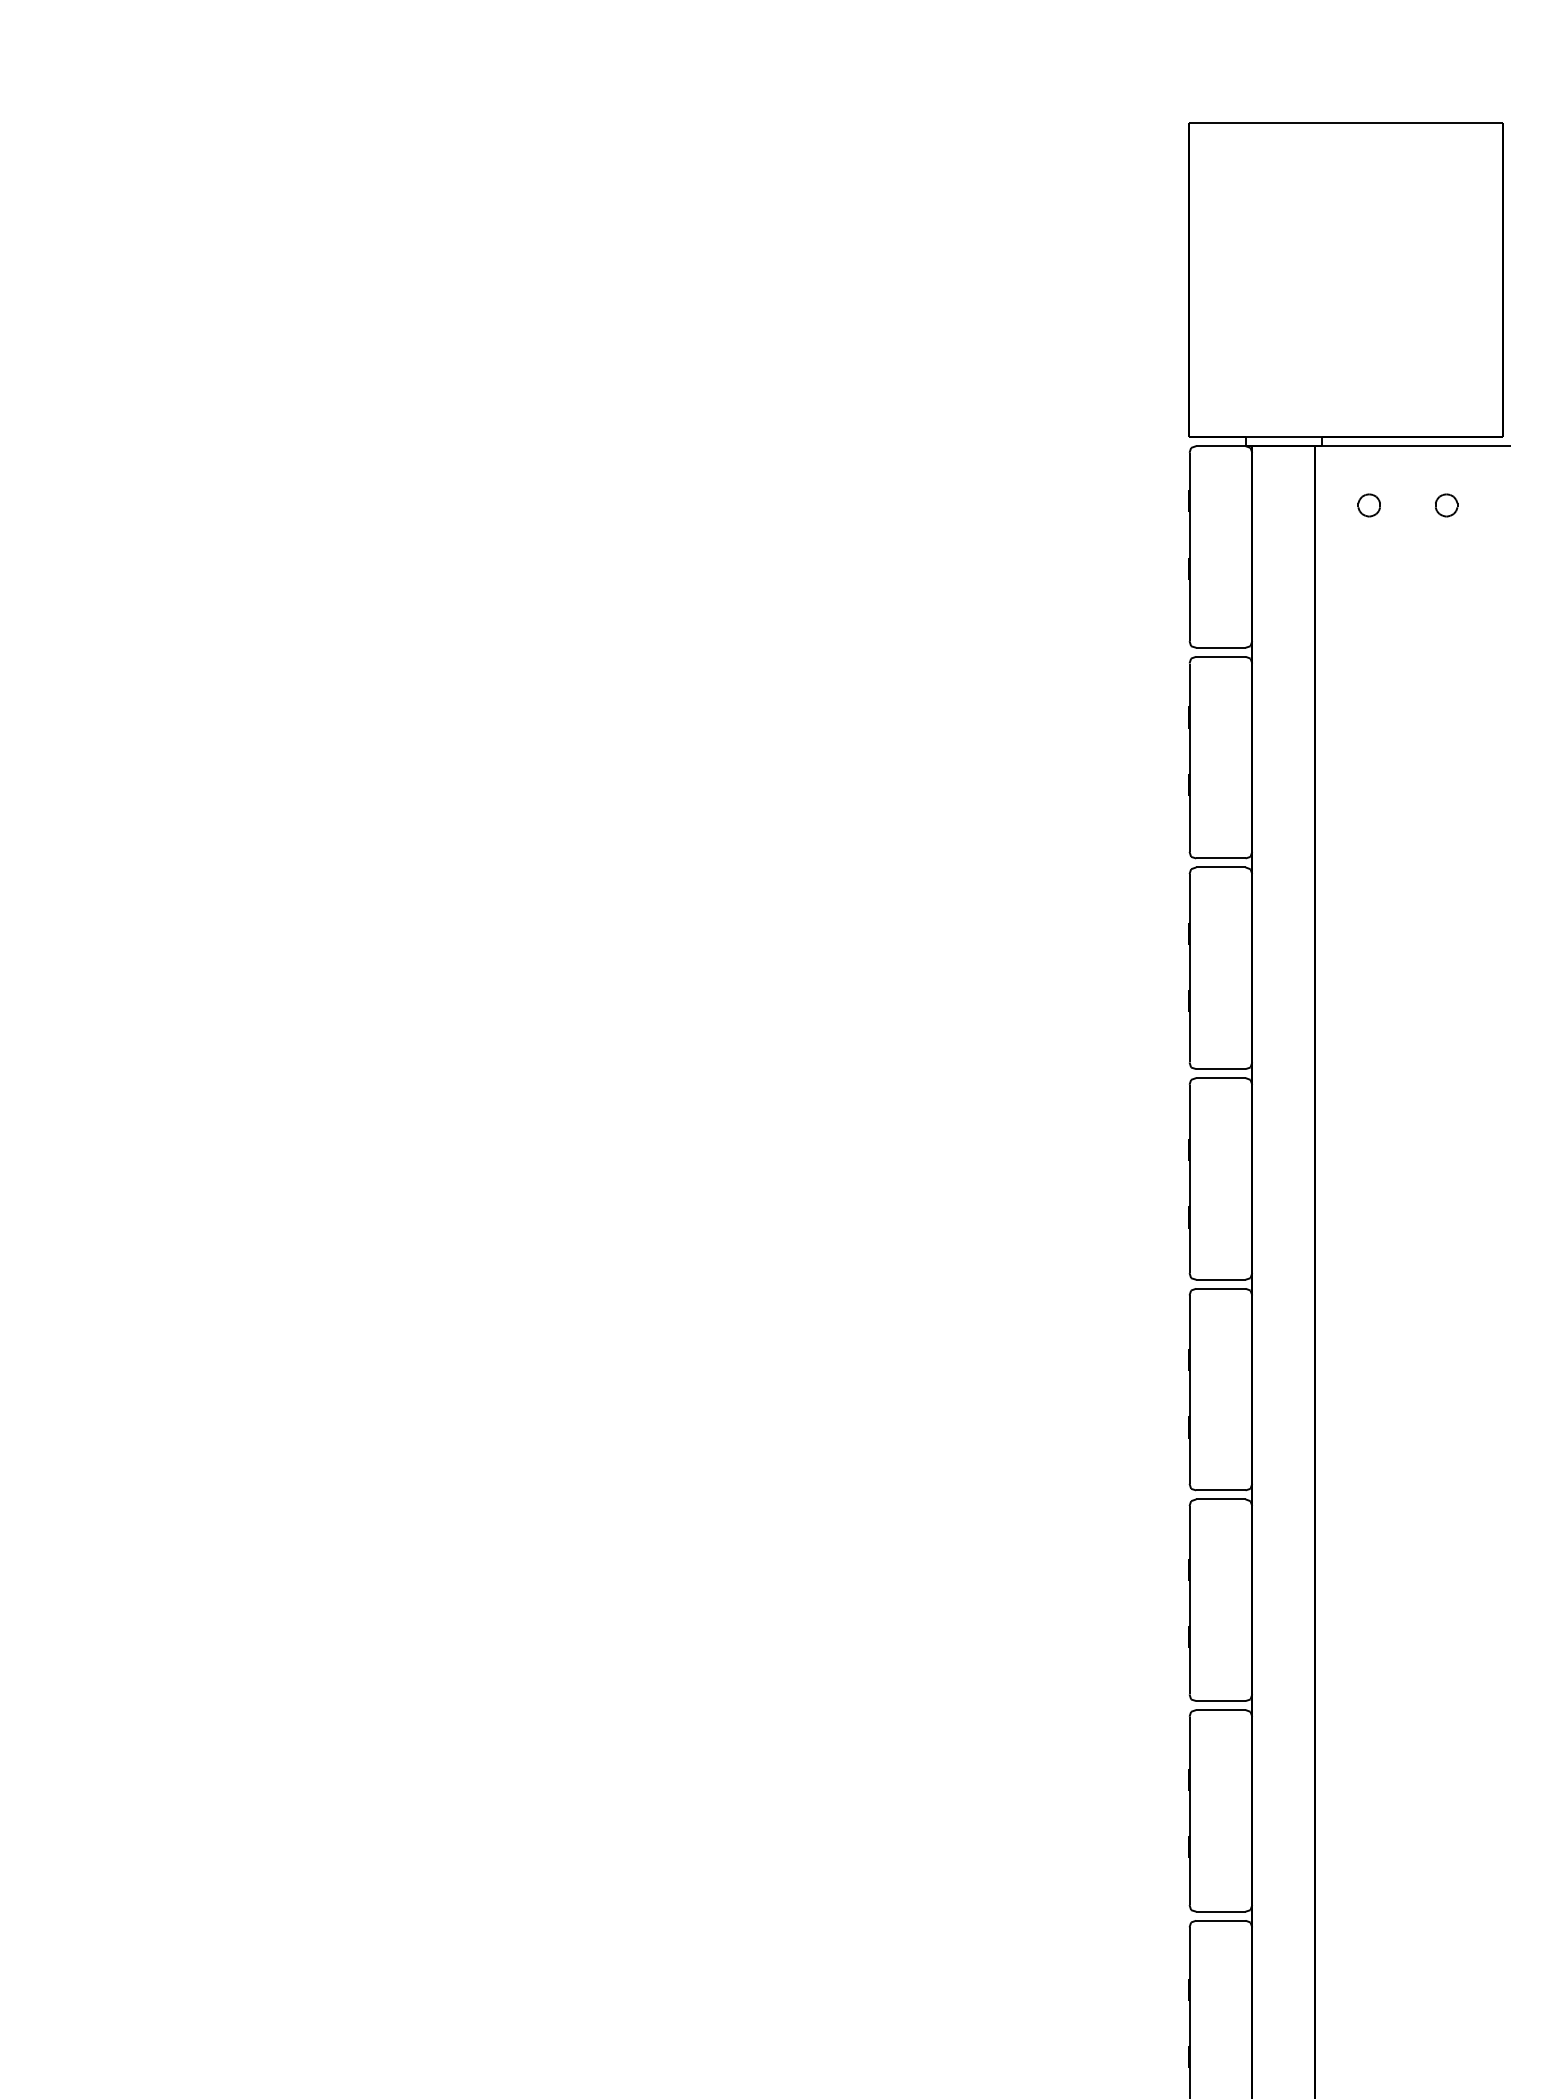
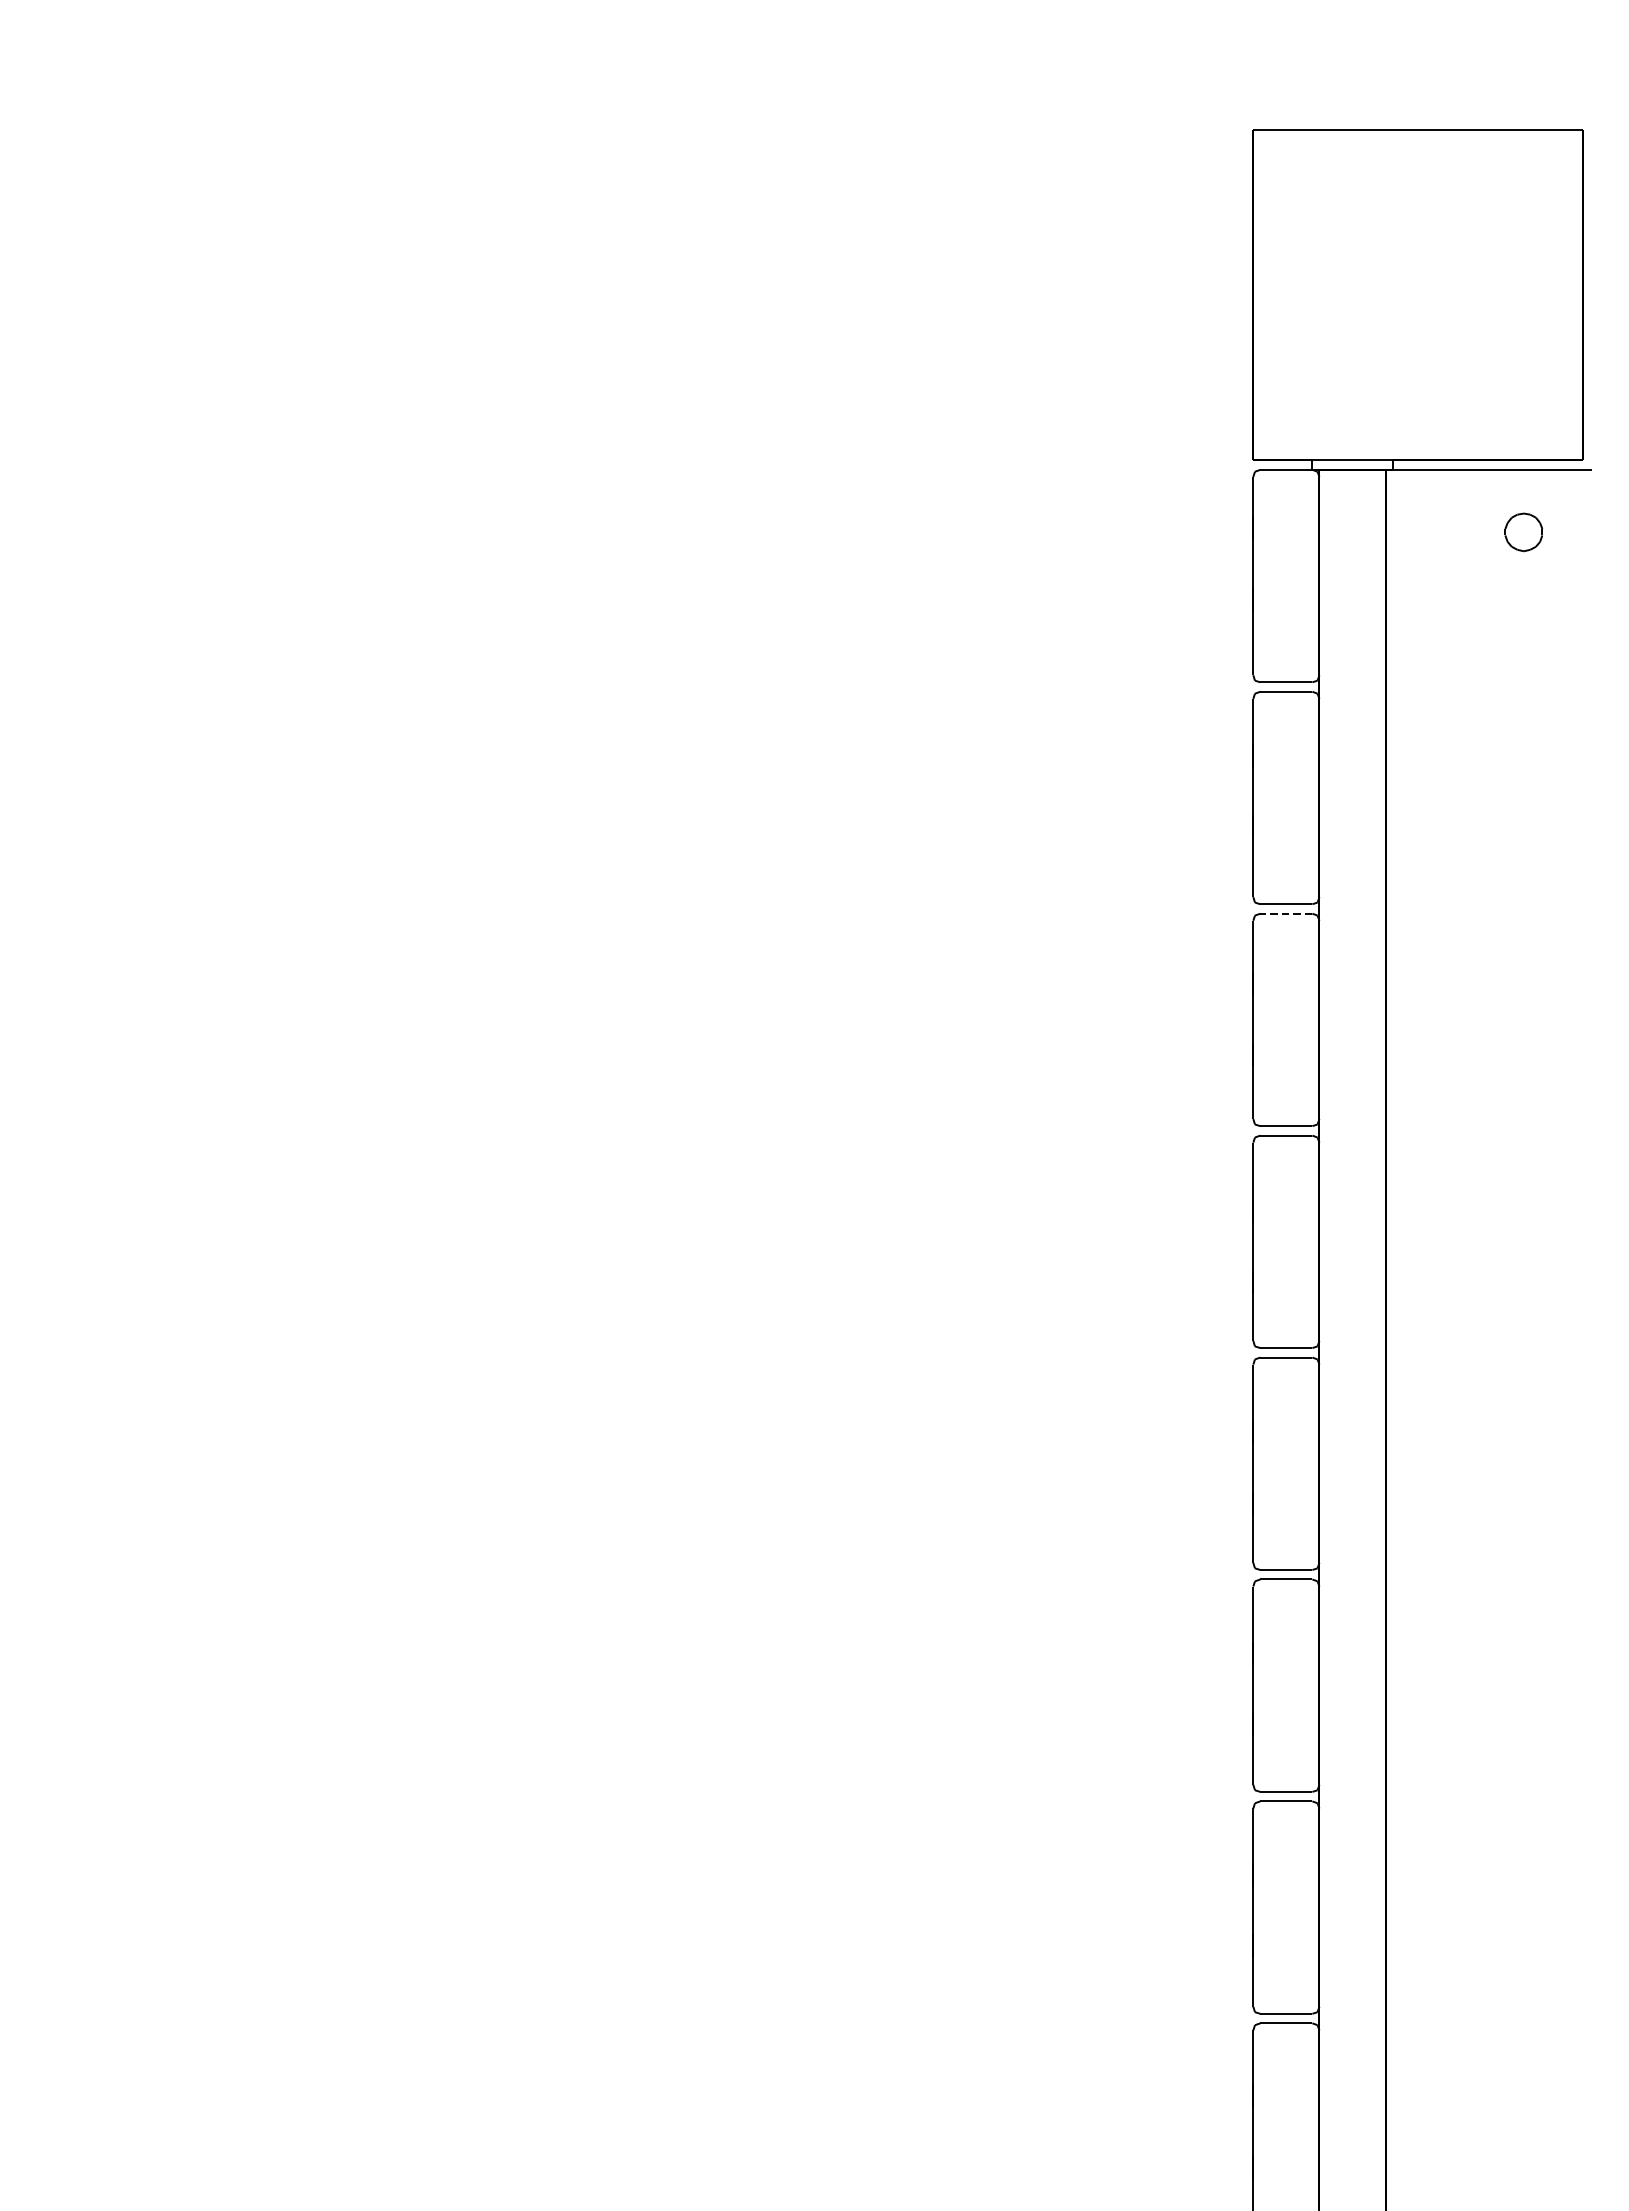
part: (1368, 505) -> (1441, 532), removed
part: (1446, 505) -> (1524, 532), size x1.6
line: (1220, 867) -> (1285, 913), solid -> dashed

